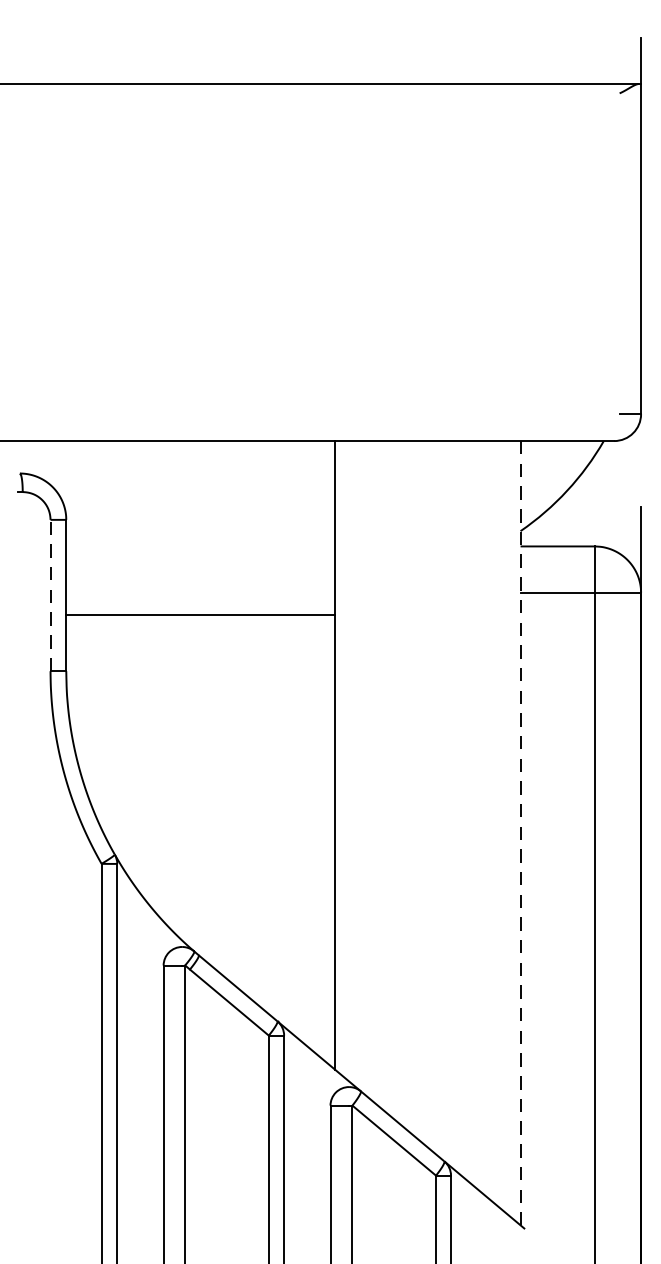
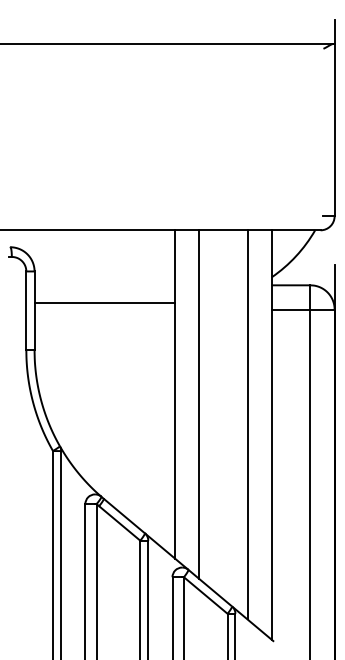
line: (50, 594) -> (26, 310), dashed -> solid
line: (200, 613) -> (104, 302), moved
line: (382, 774) -> (199, 404), added
line: (474, 813) -> (247, 424), added
line: (520, 834) -> (271, 435), dashed -> solid

